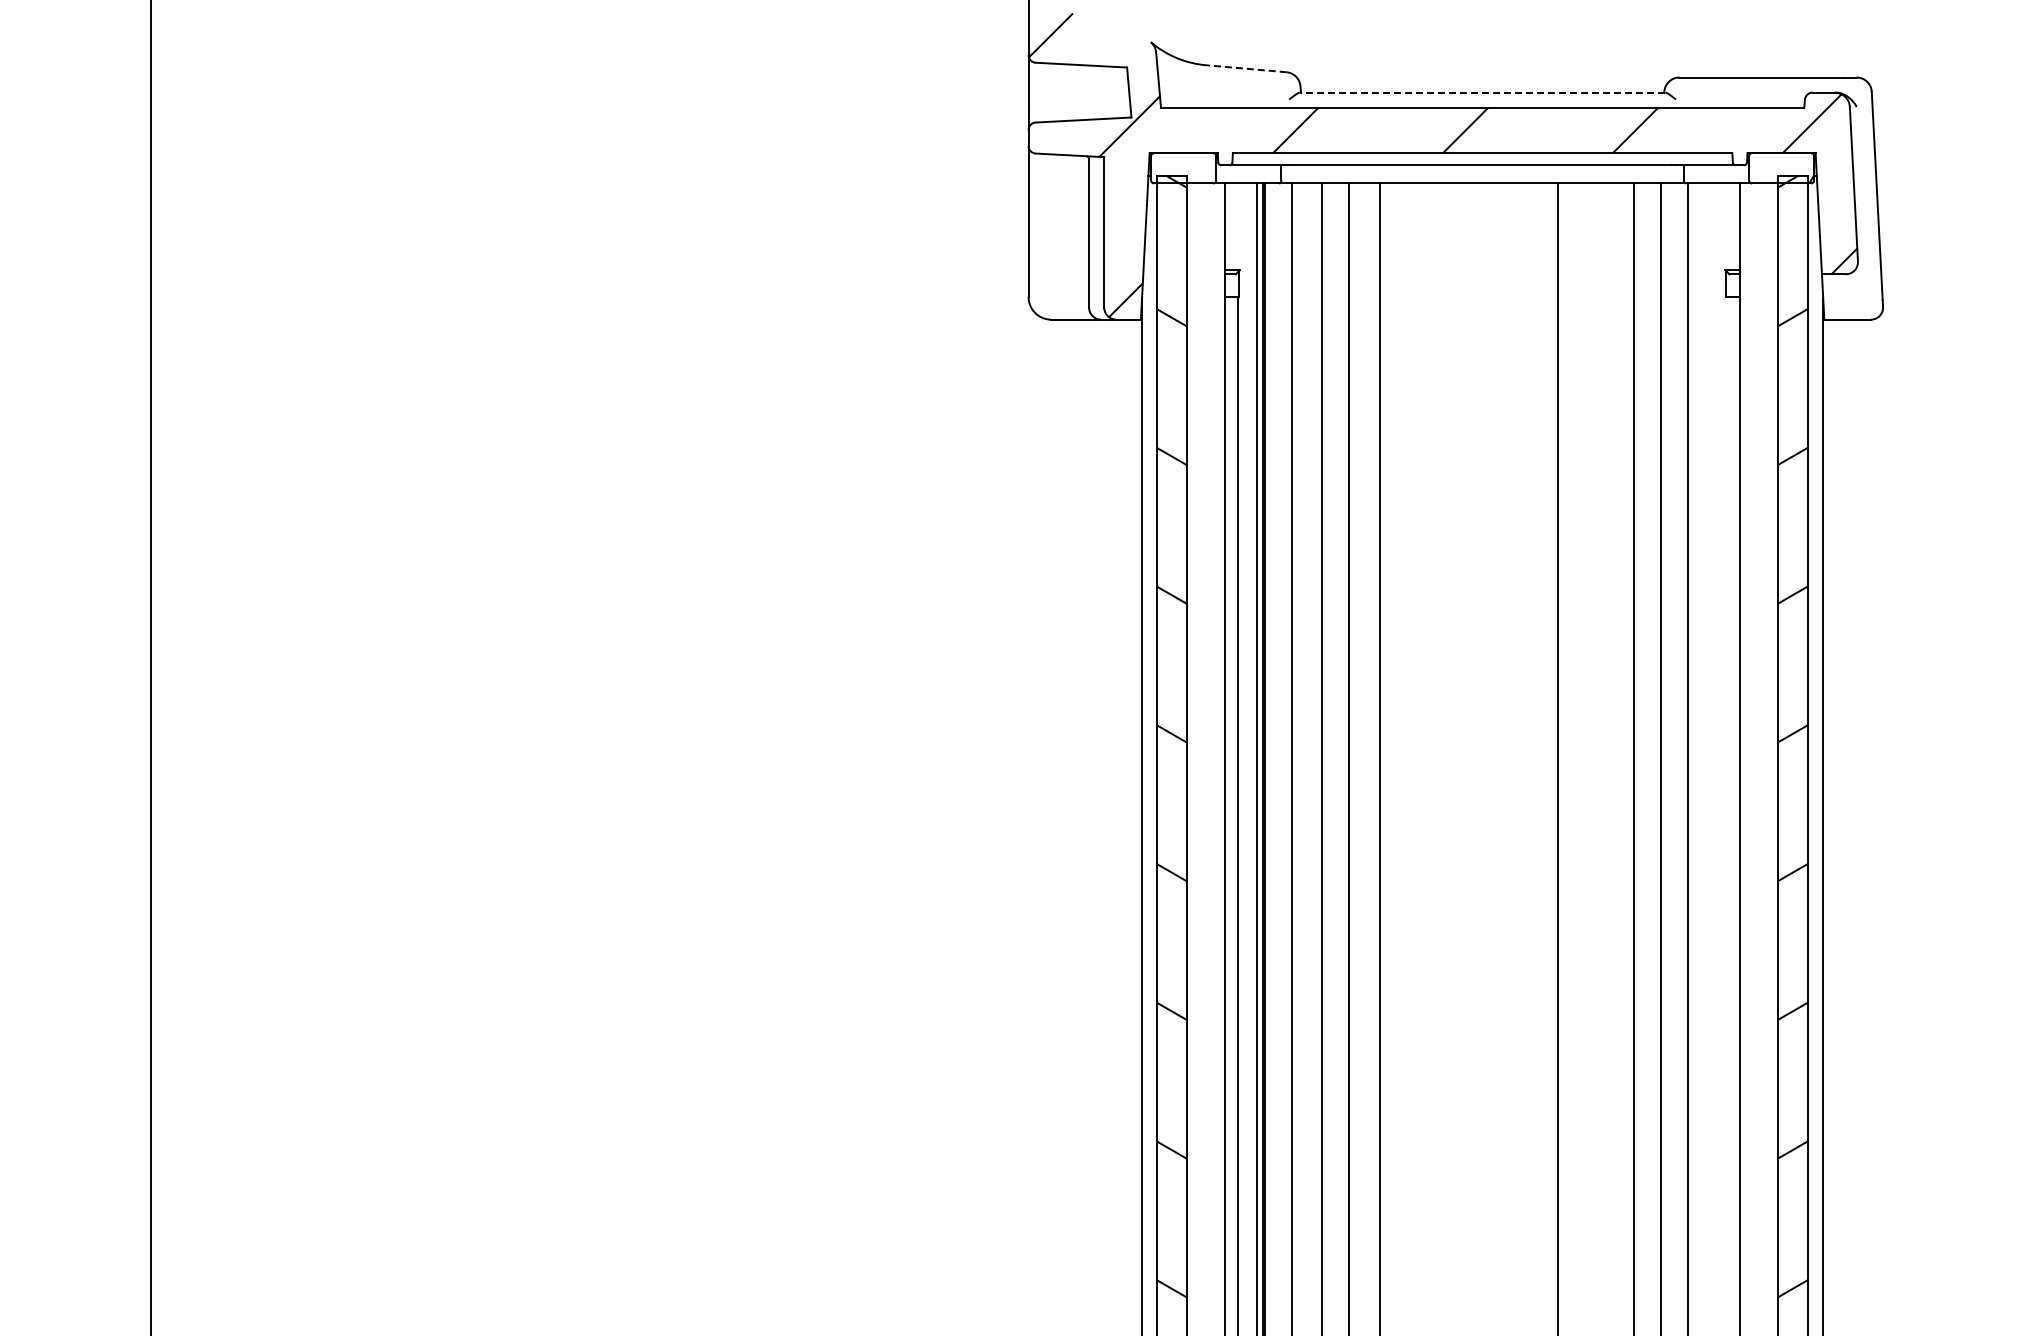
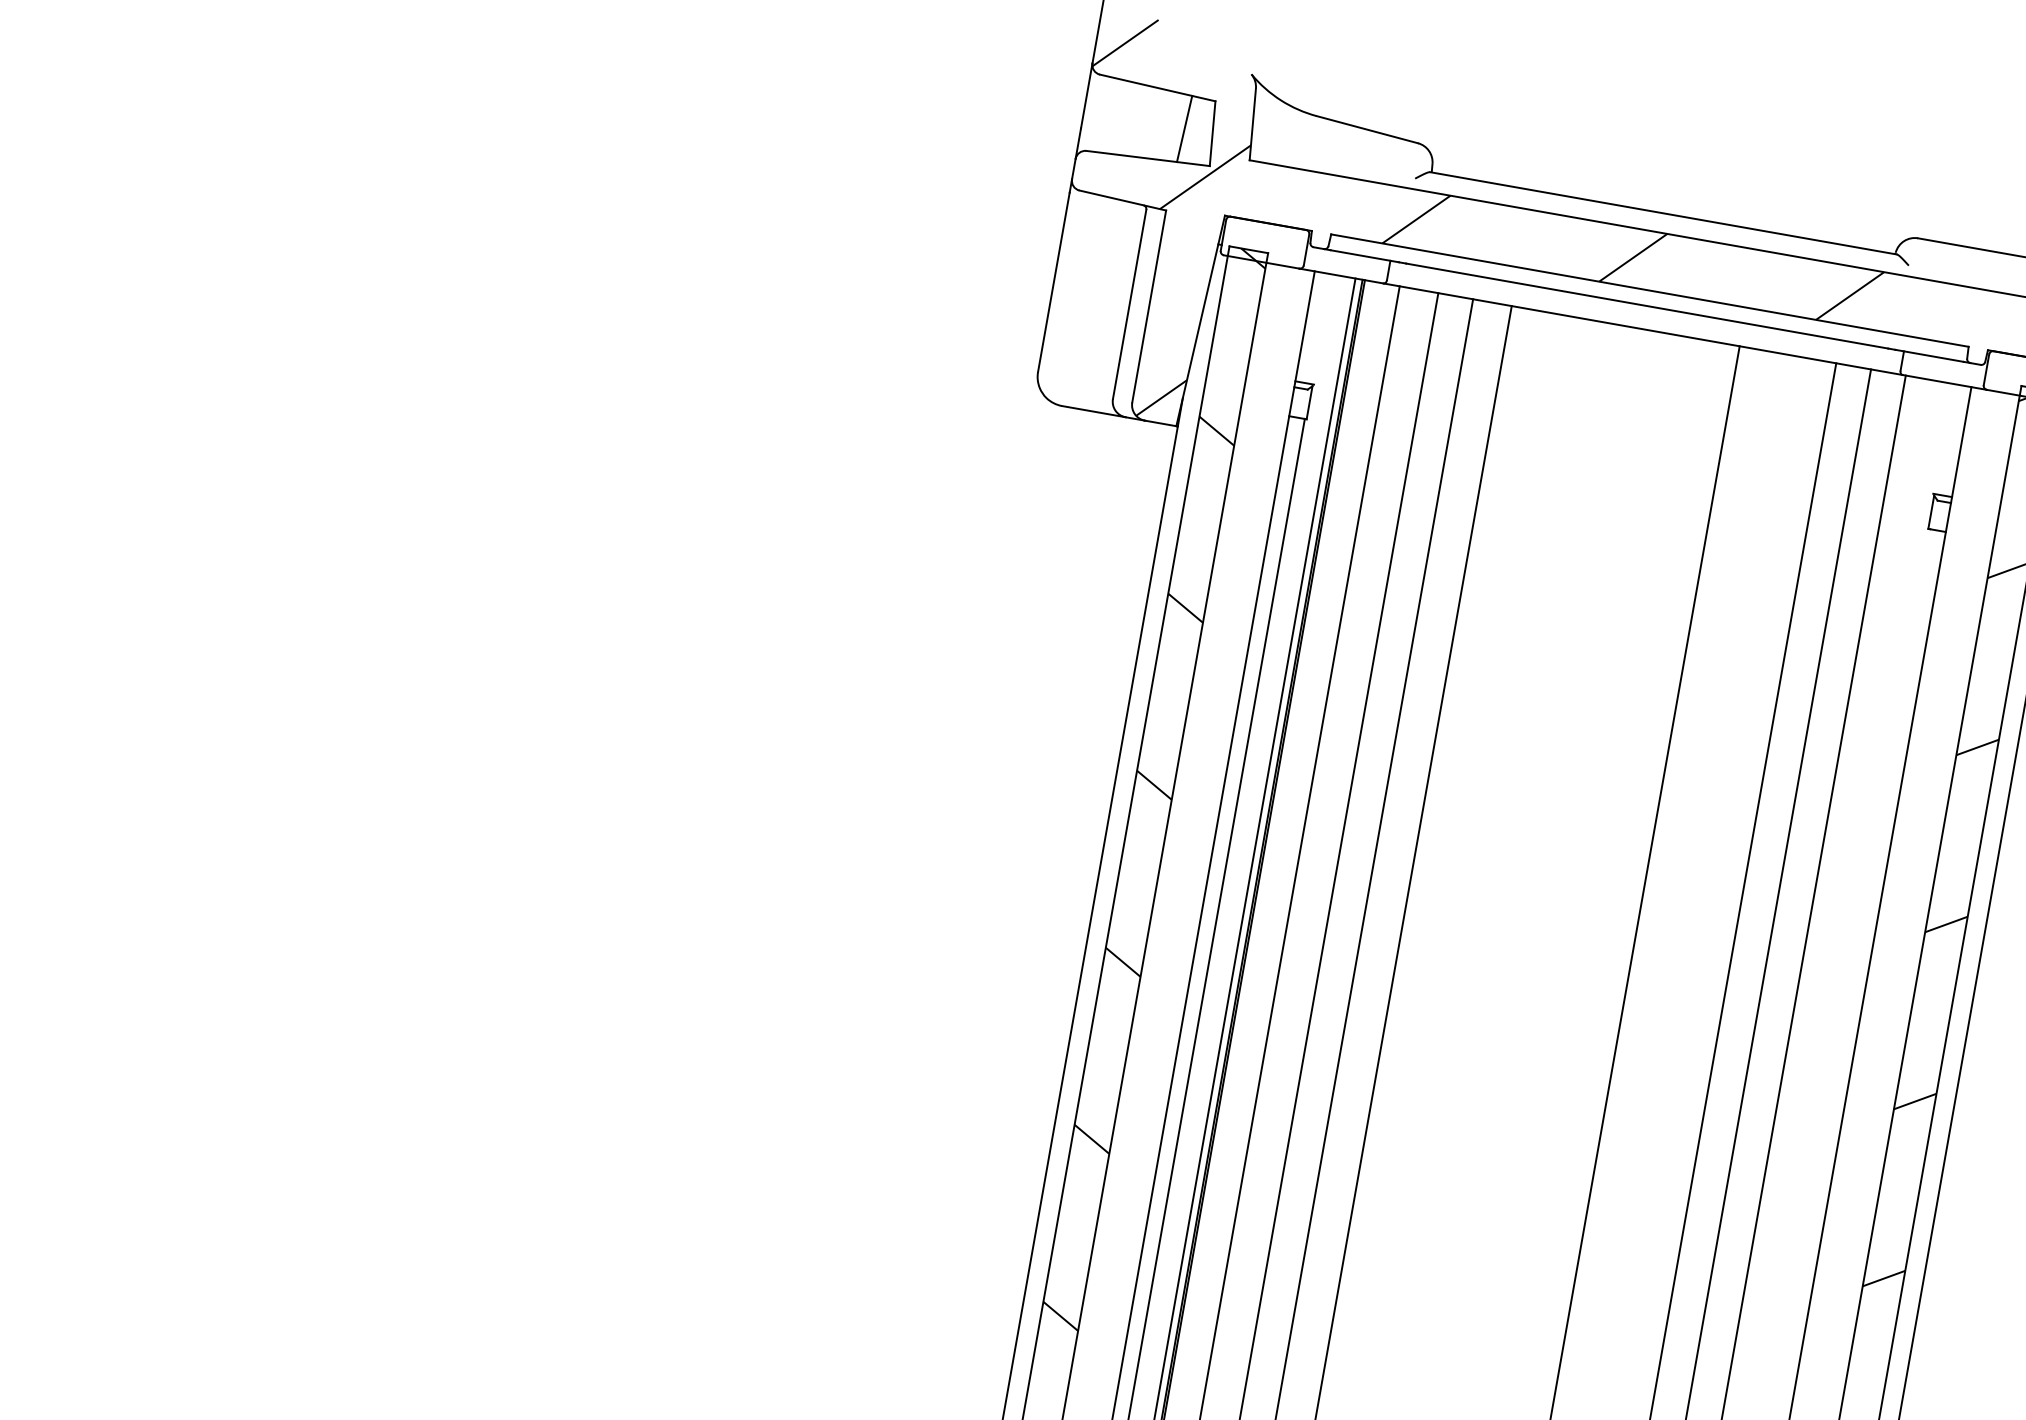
line: (1246, 68) -> (1367, 129), dashed -> solid
line: (1107, 92) -> (1184, 128), added
line: (1482, 92) -> (1663, 213), dashed -> solid

